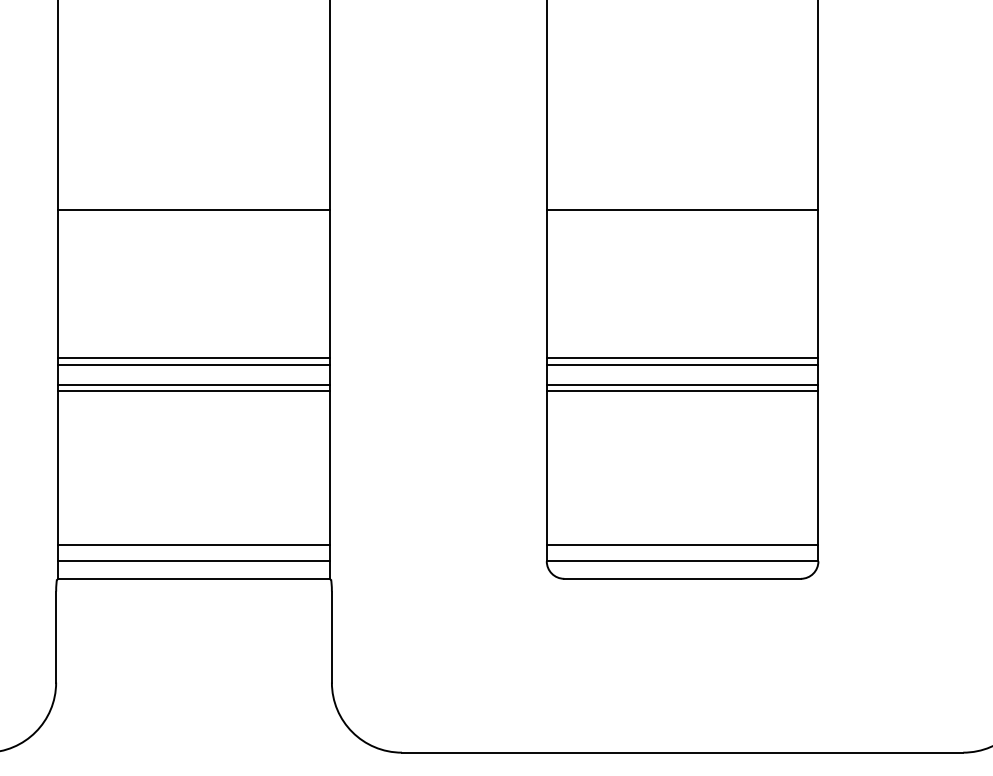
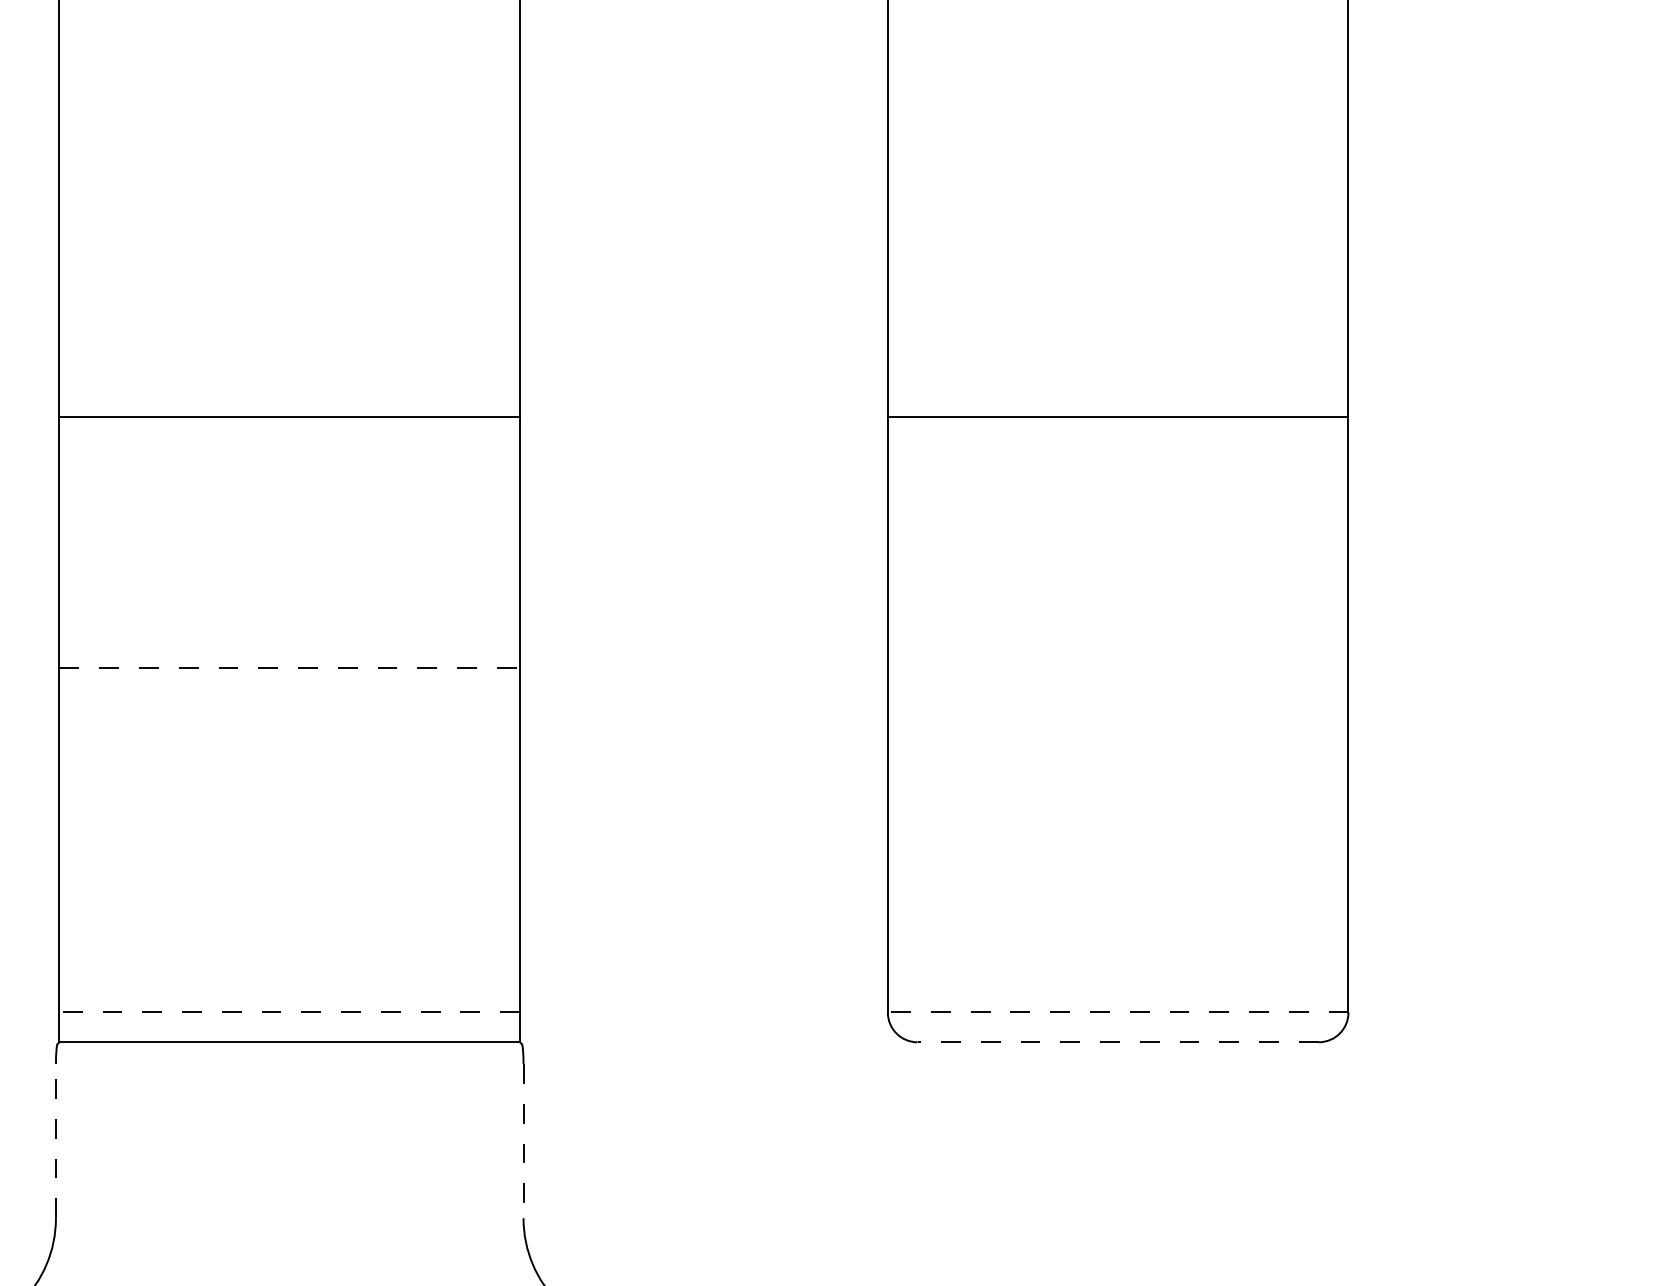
line: (194, 357) -> (290, 666), solid -> dashed
line: (682, 357) -> (1117, 666), removed
line: (193, 364) -> (288, 678), removed
line: (682, 364) -> (1117, 678), removed
line: (193, 384) -> (288, 712), removed
line: (682, 384) -> (1117, 712), removed
line: (193, 391) -> (288, 724), removed
line: (682, 391) -> (1117, 724), removed
line: (193, 545) -> (288, 985), removed
line: (682, 545) -> (1117, 985), removed
line: (194, 561) -> (290, 1012), solid -> dashed
line: (682, 561) -> (1117, 1012), solid -> dashed
line: (682, 578) -> (1117, 1041), solid -> dashed
line: (56, 636) -> (56, 1140), solid -> dashed
line: (331, 637) -> (522, 1141), solid -> dashed

